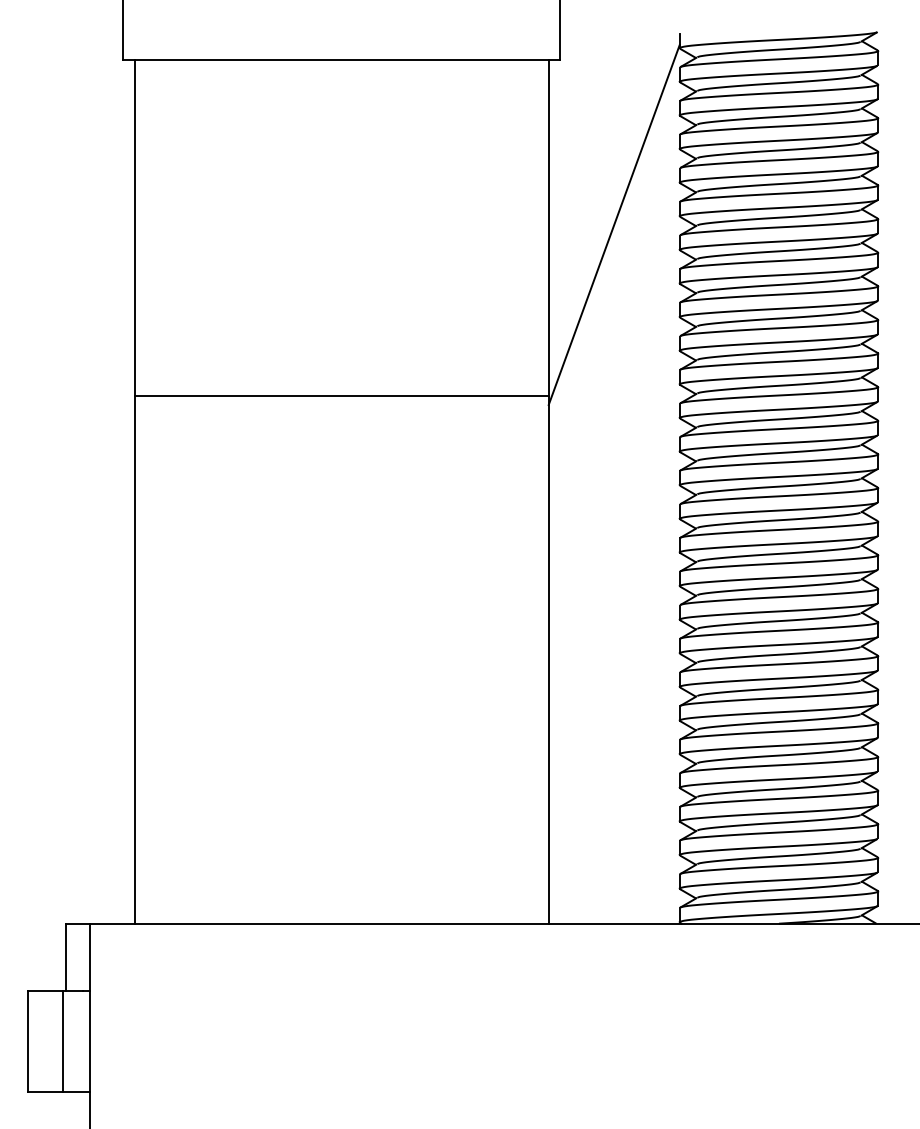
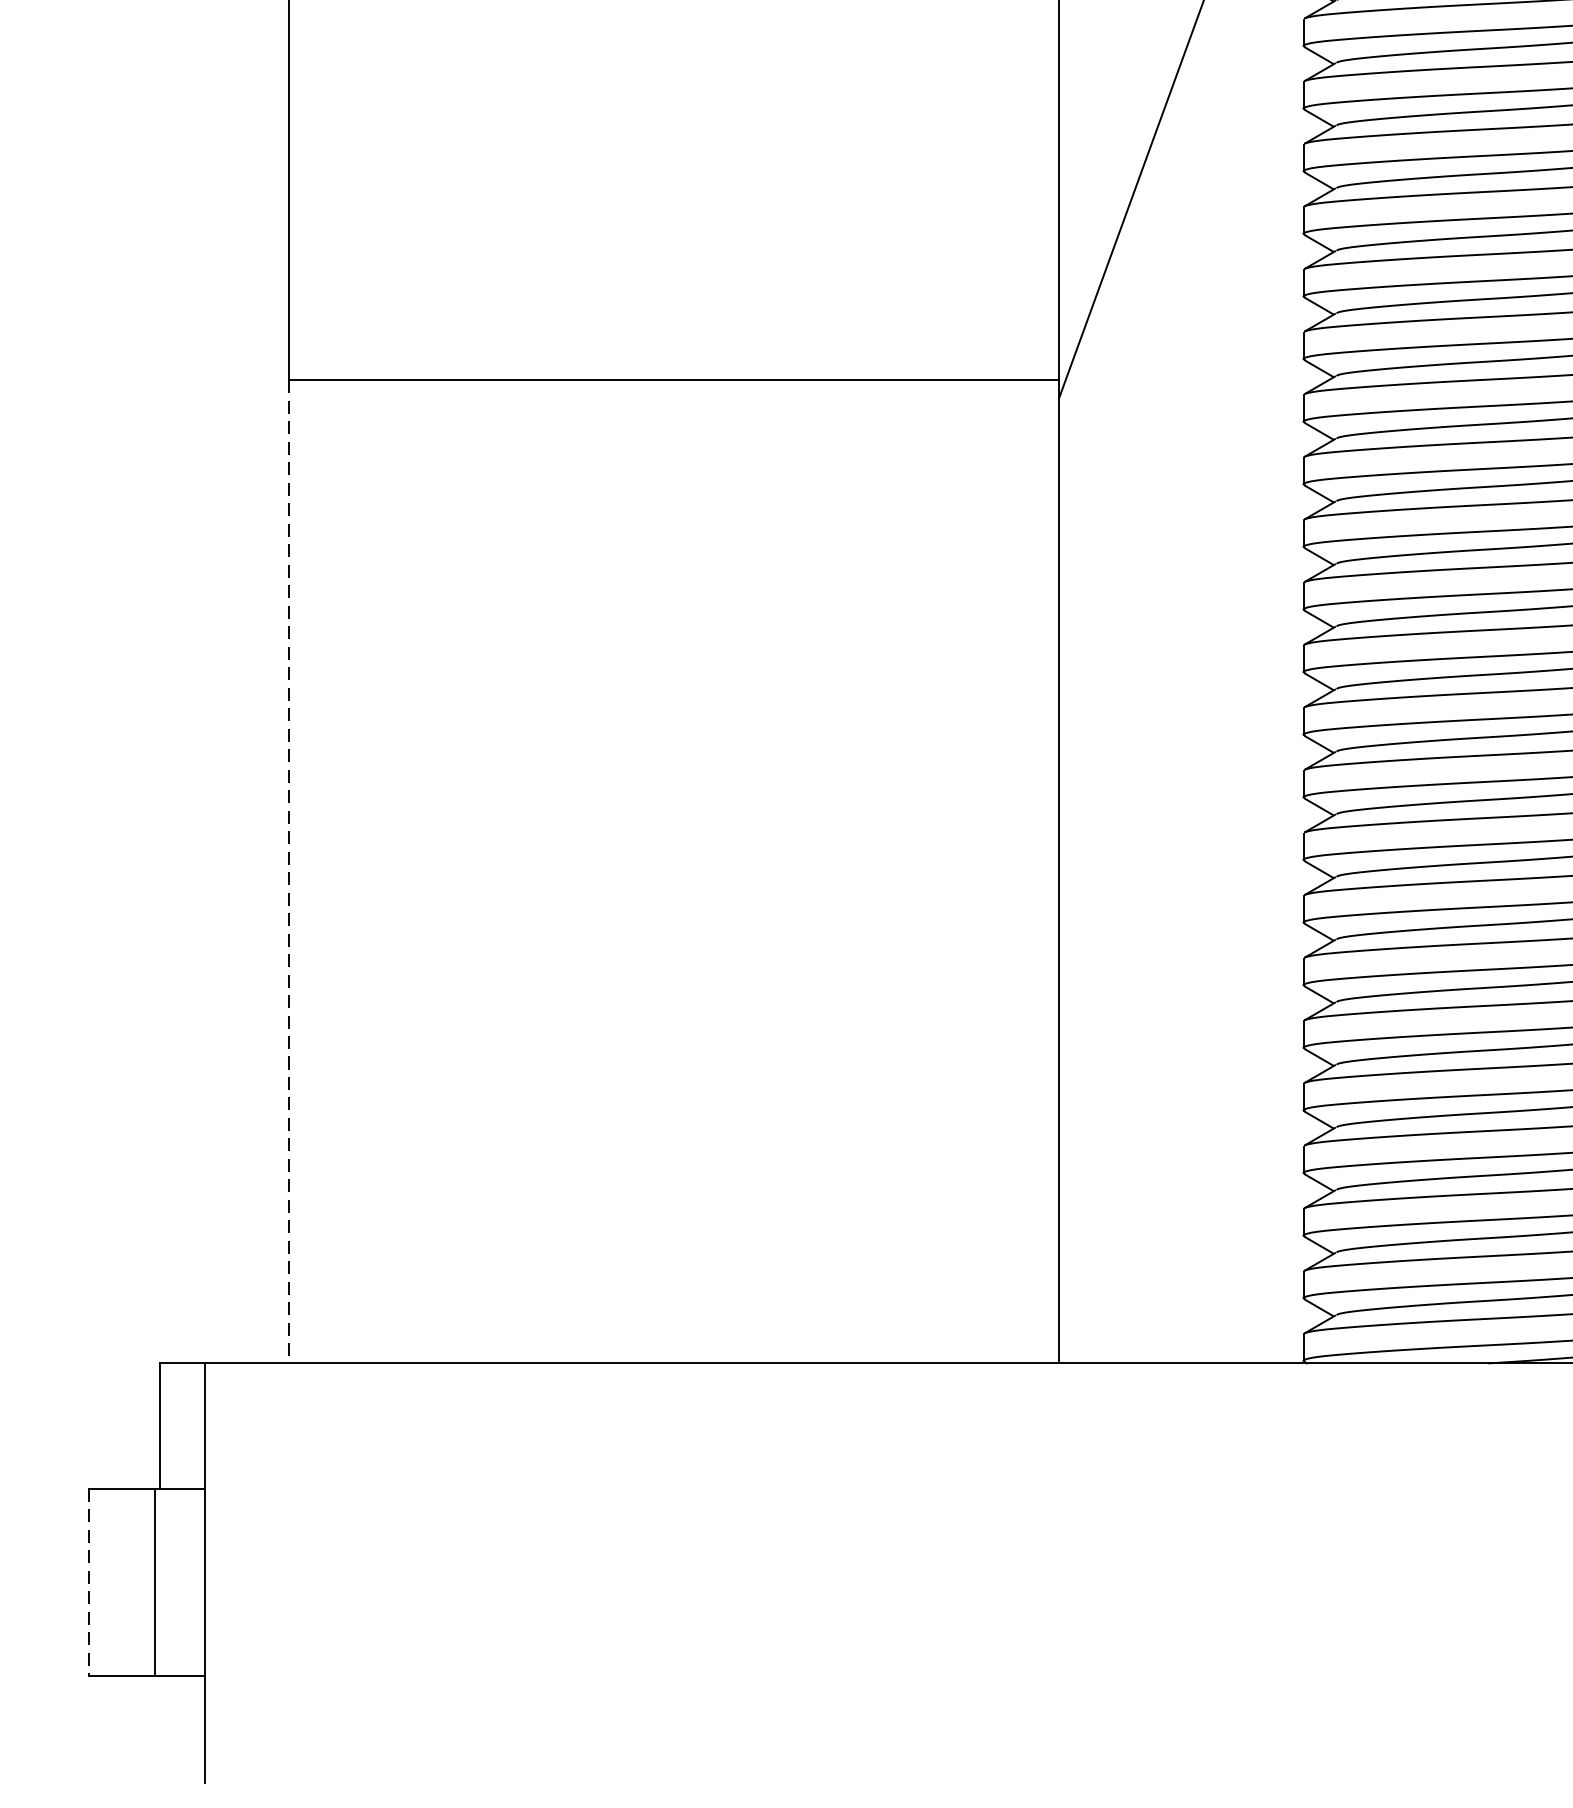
line: (135, 659) -> (289, 871), solid -> dashed
line: (27, 1041) -> (88, 1582), solid -> dashed

